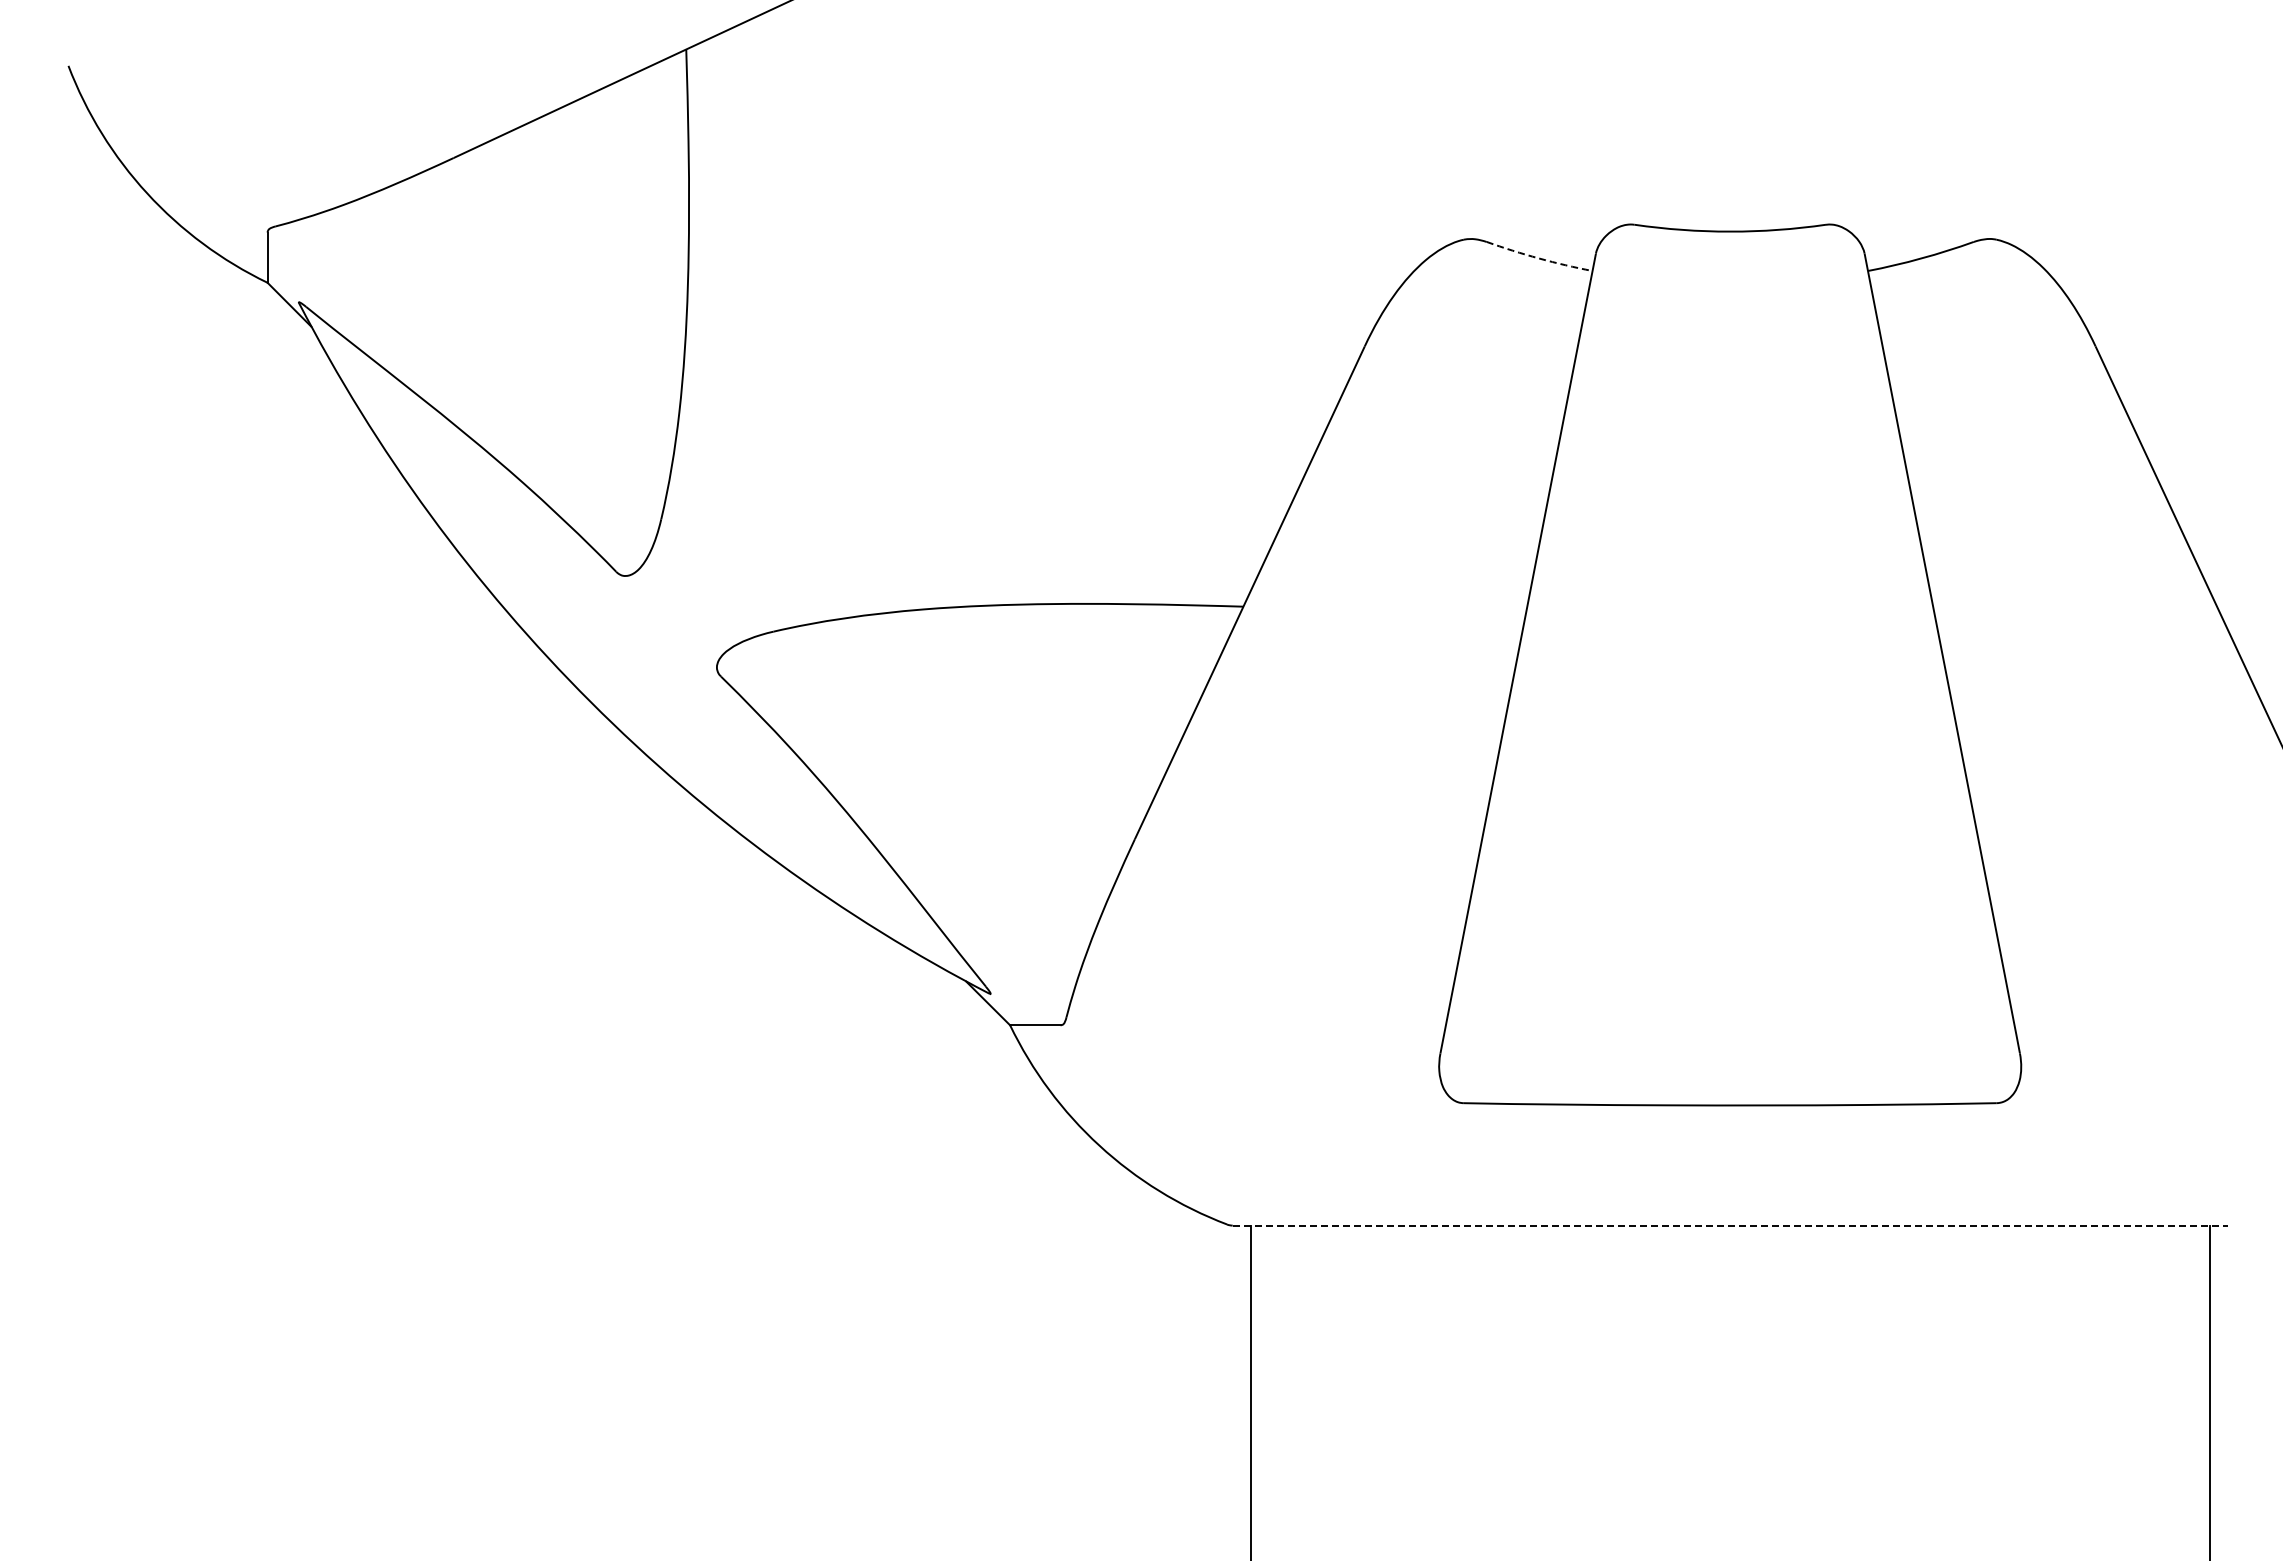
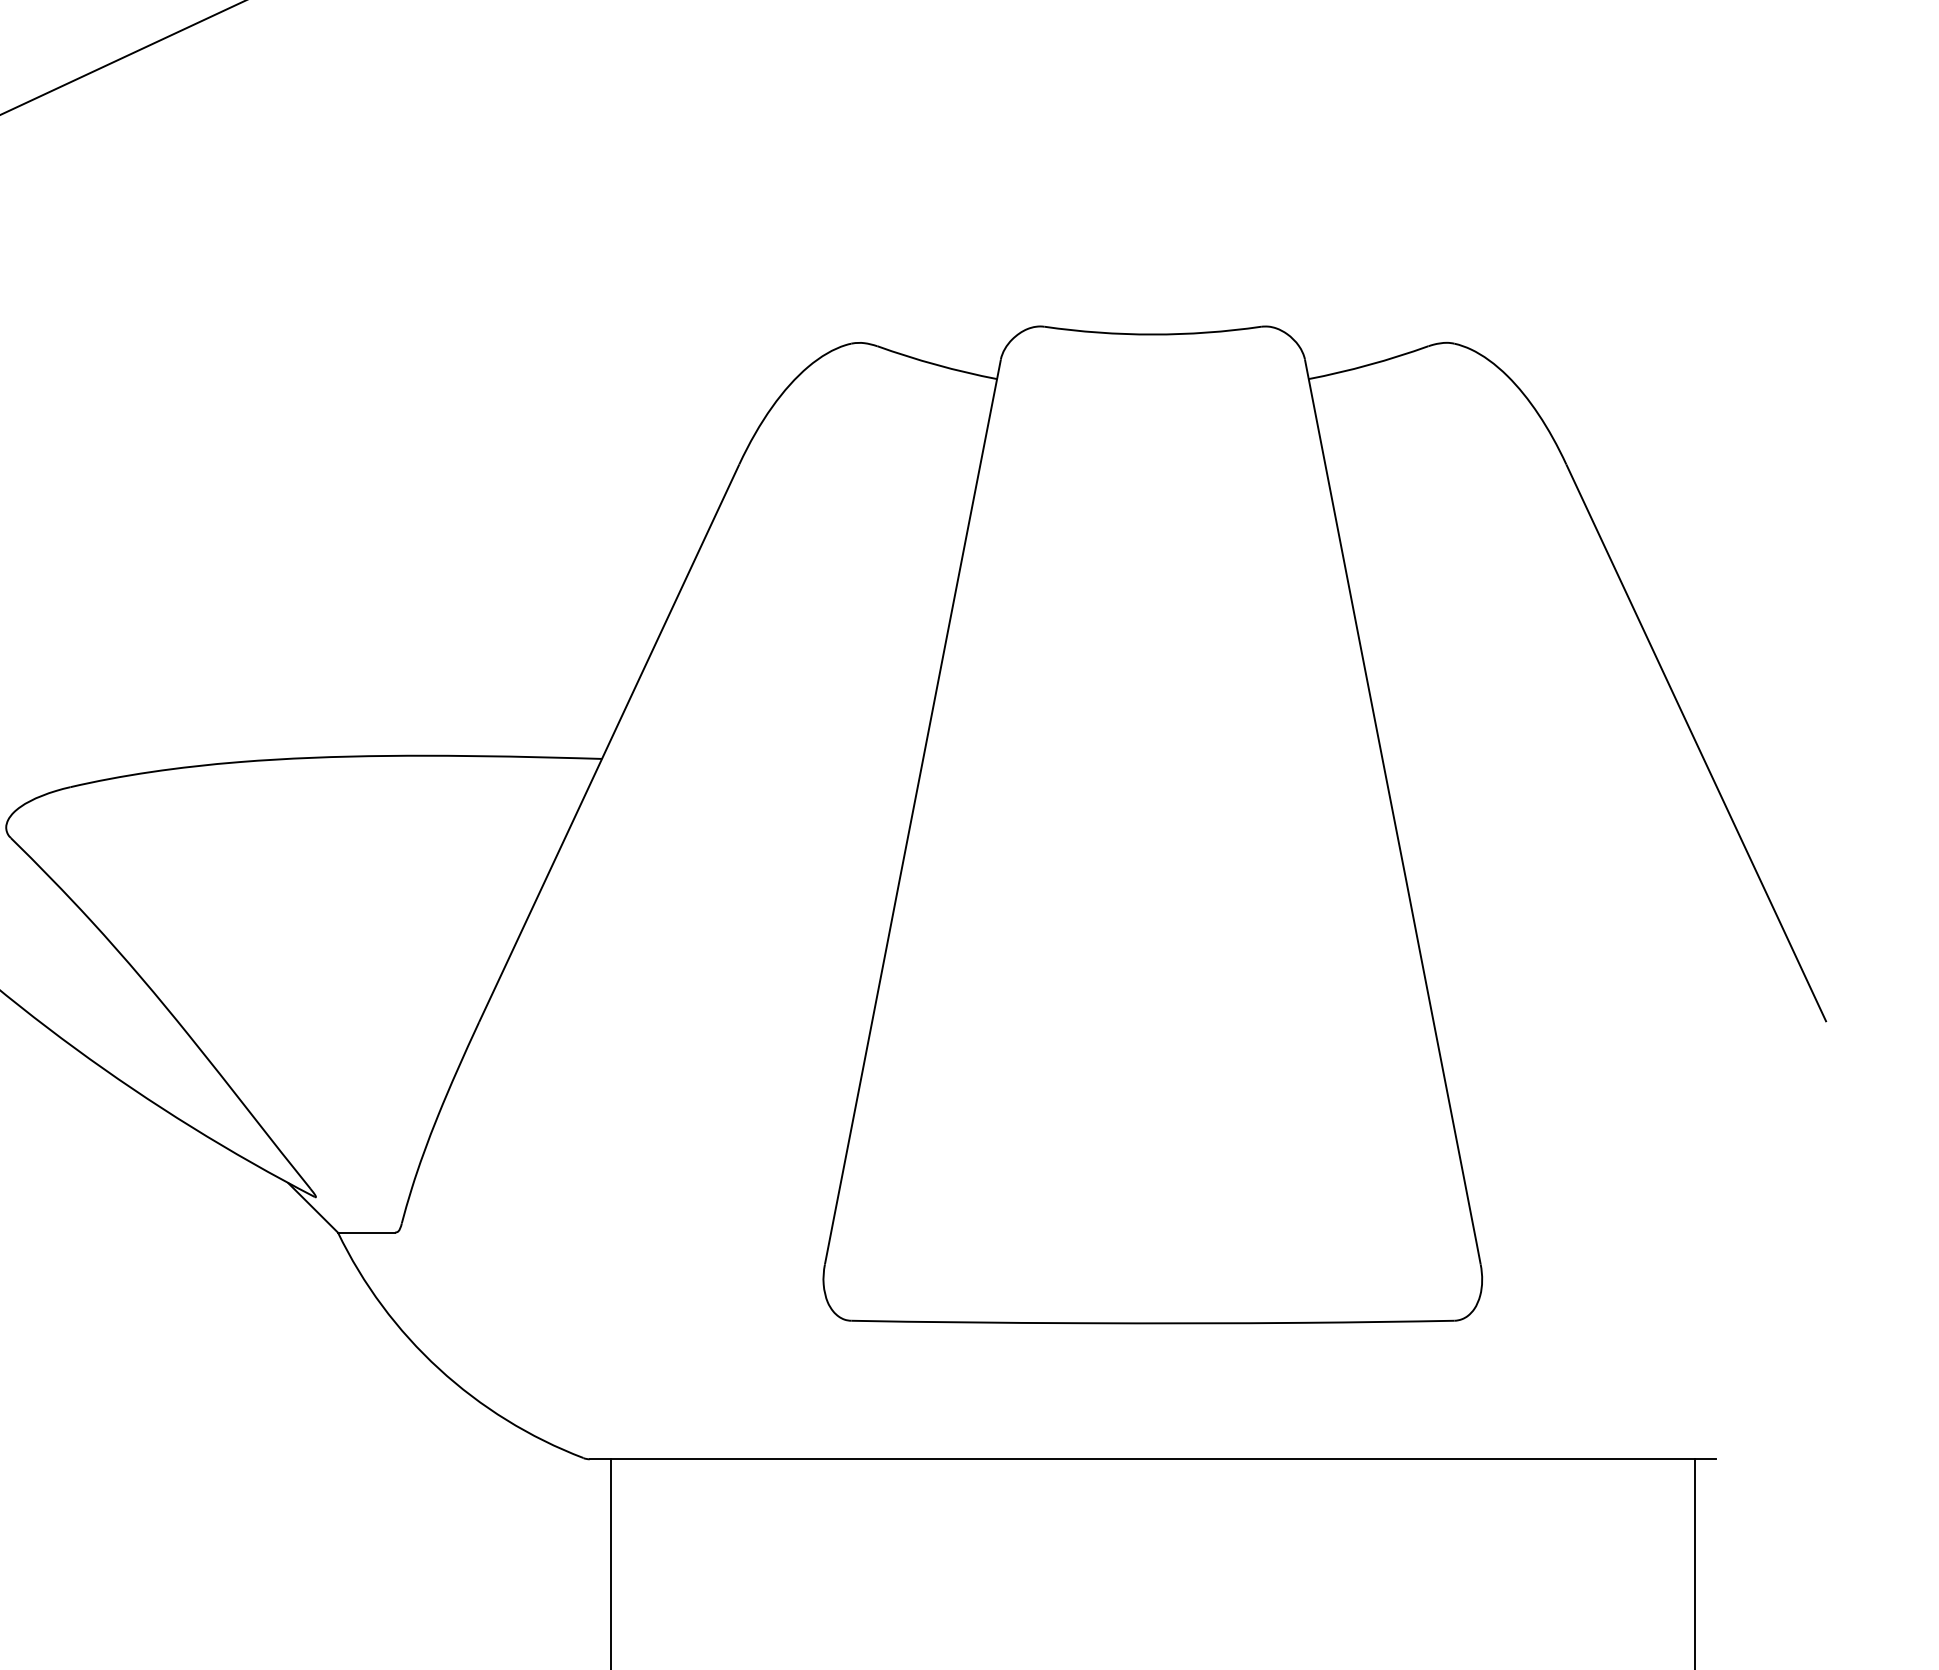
arc: (1539, 258) -> (937, 364), dashed -> solid
line: (1730, 1225) -> (1153, 1459), dashed -> solid

